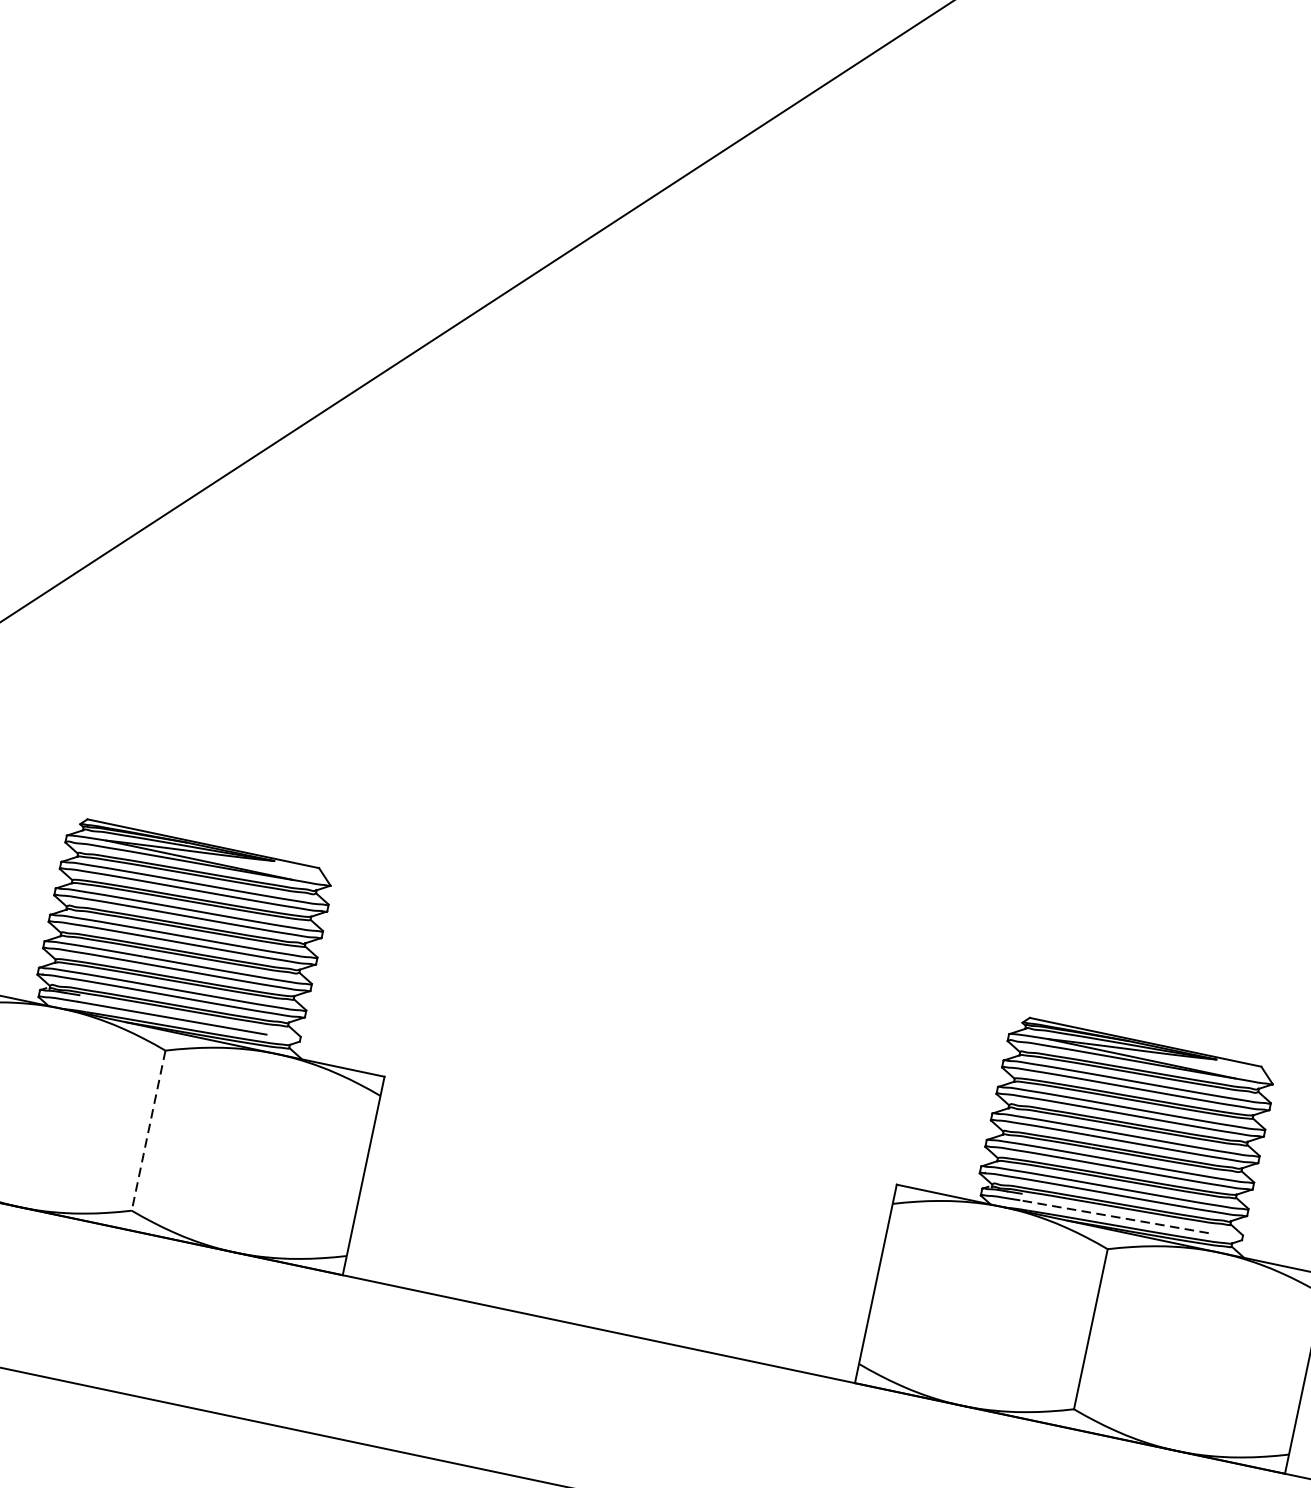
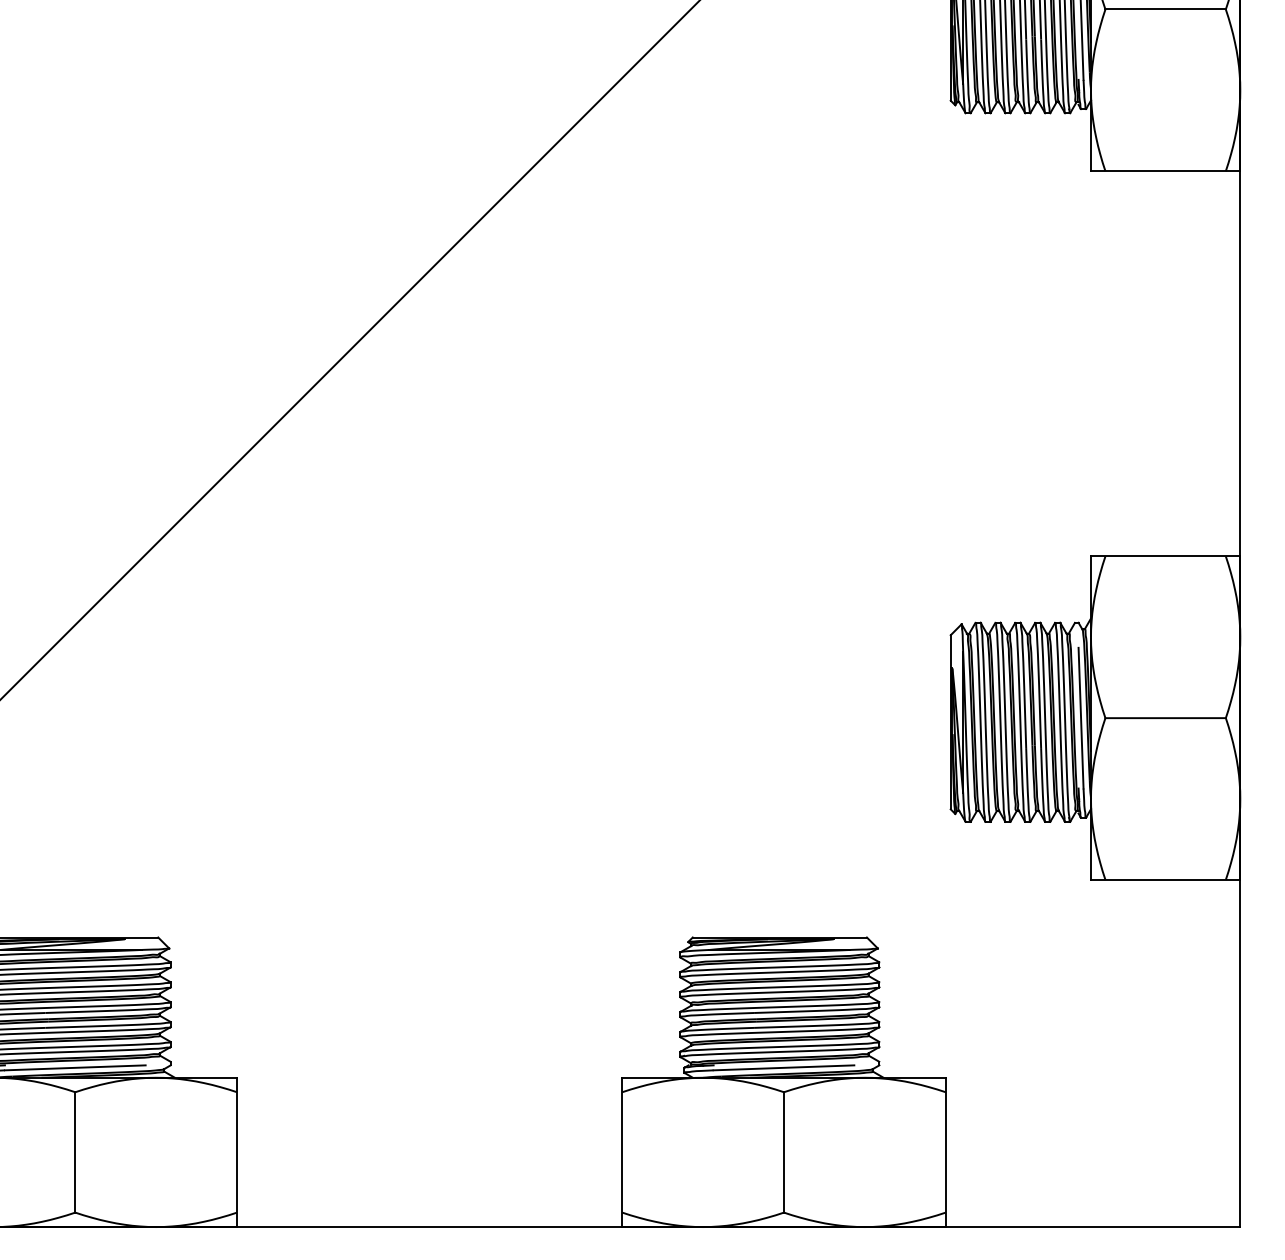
line: (148, 1130) -> (75, 1152), dashed -> solid
line: (1114, 1216) -> (783, 1067), dashed -> solid

